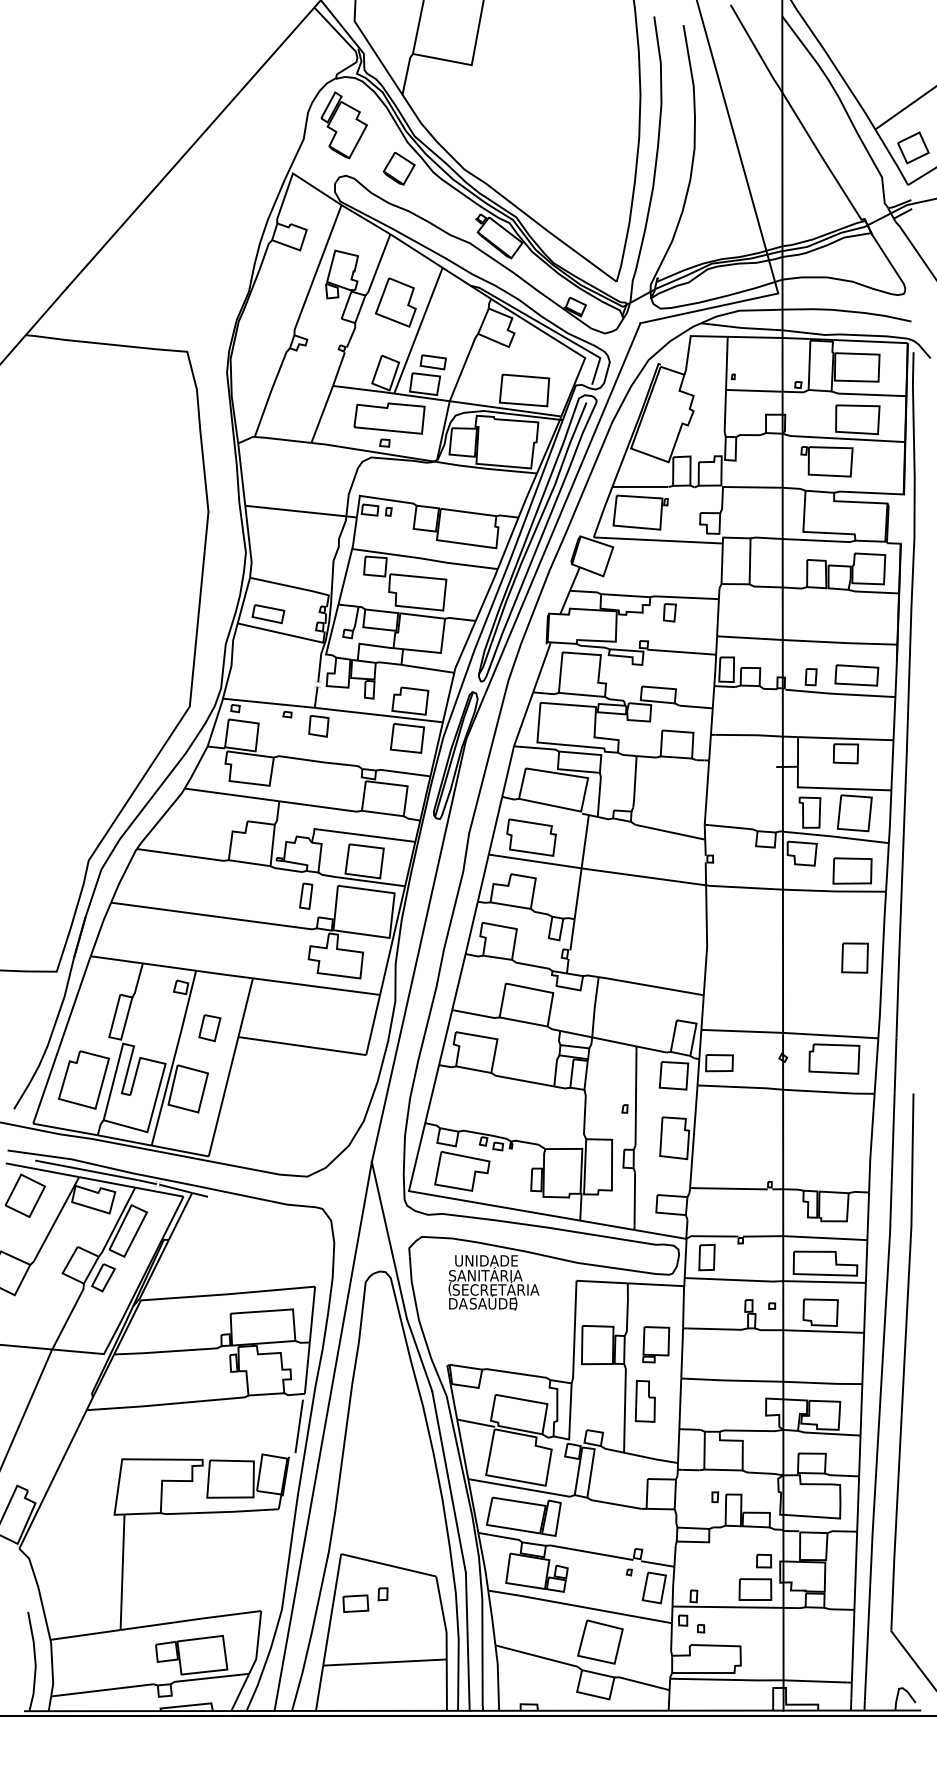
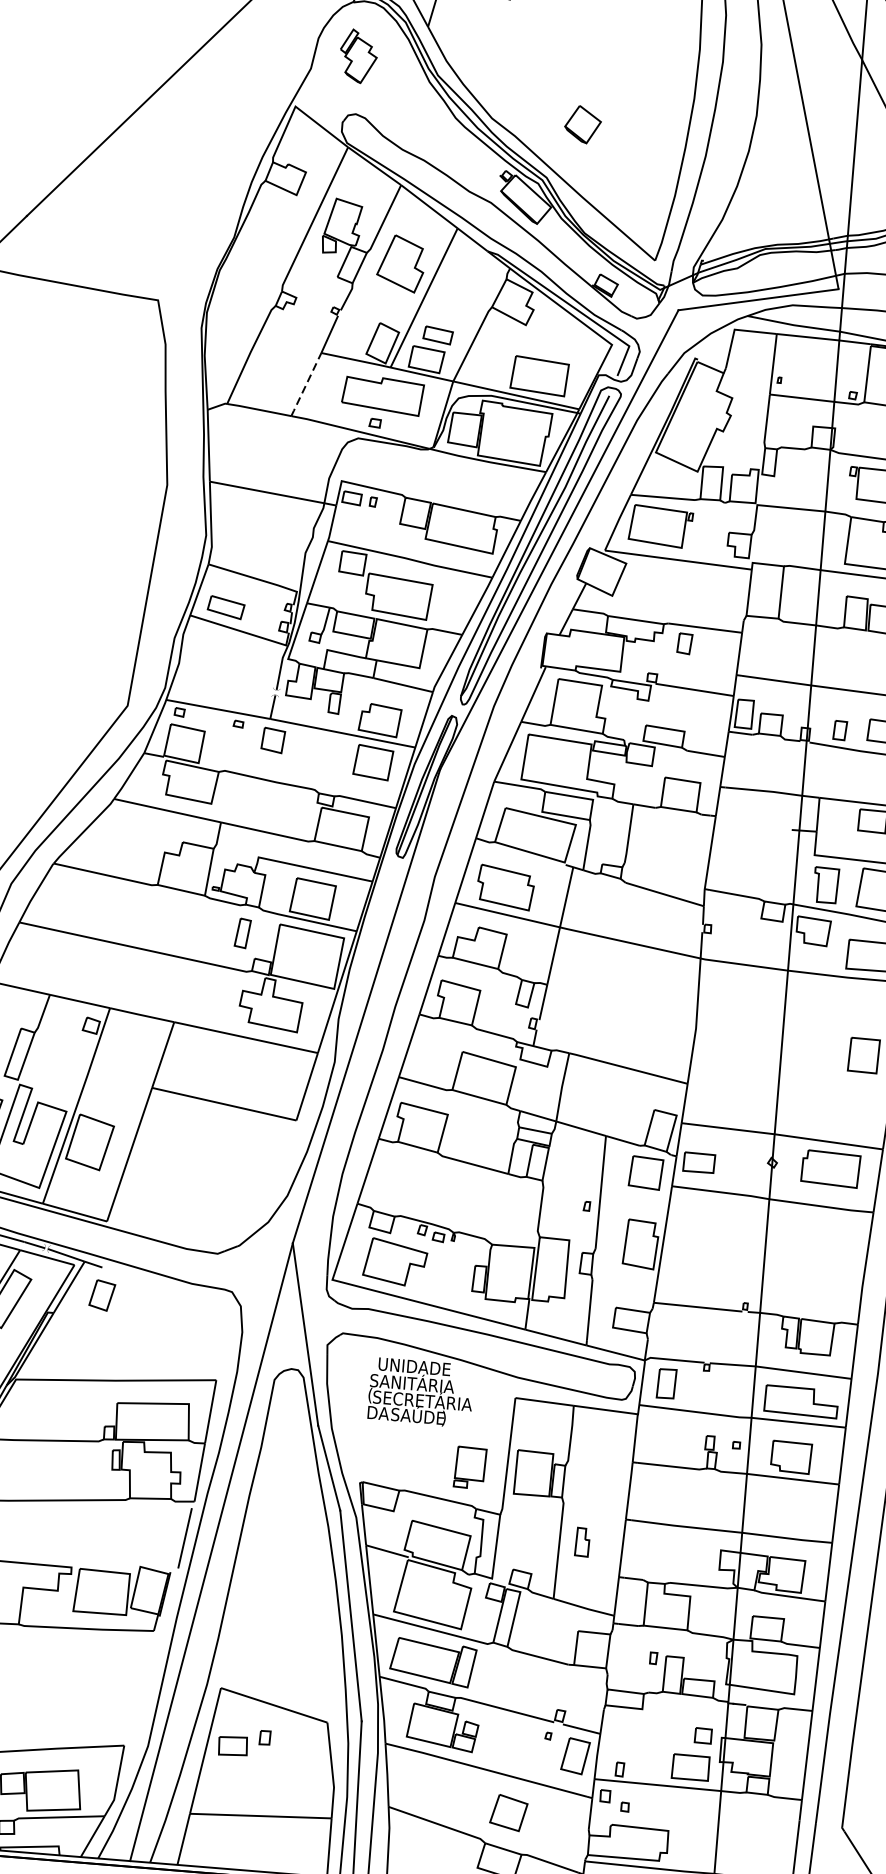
part: (343, 125) -> (357, 56), size x0.7
part: (398, 168) -> (582, 124), moved
line: (322, 414) -> (306, 384), solid -> dashed
part: (209, 1028) -> (101, 1295), moved
part: (656, 1344) -> (470, 1467), moved
part: (644, 1401) -> (581, 1542), size x0.6
part: (600, 1641) -> (508, 1812), size x0.7

